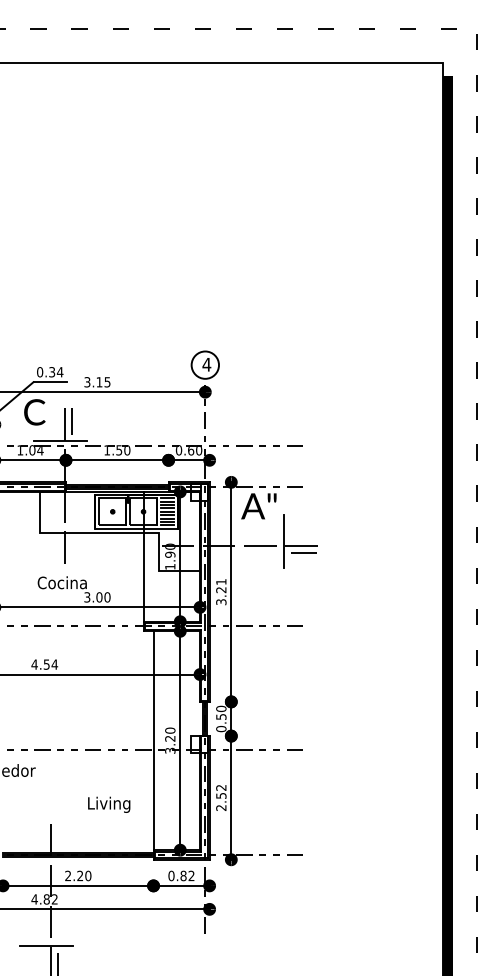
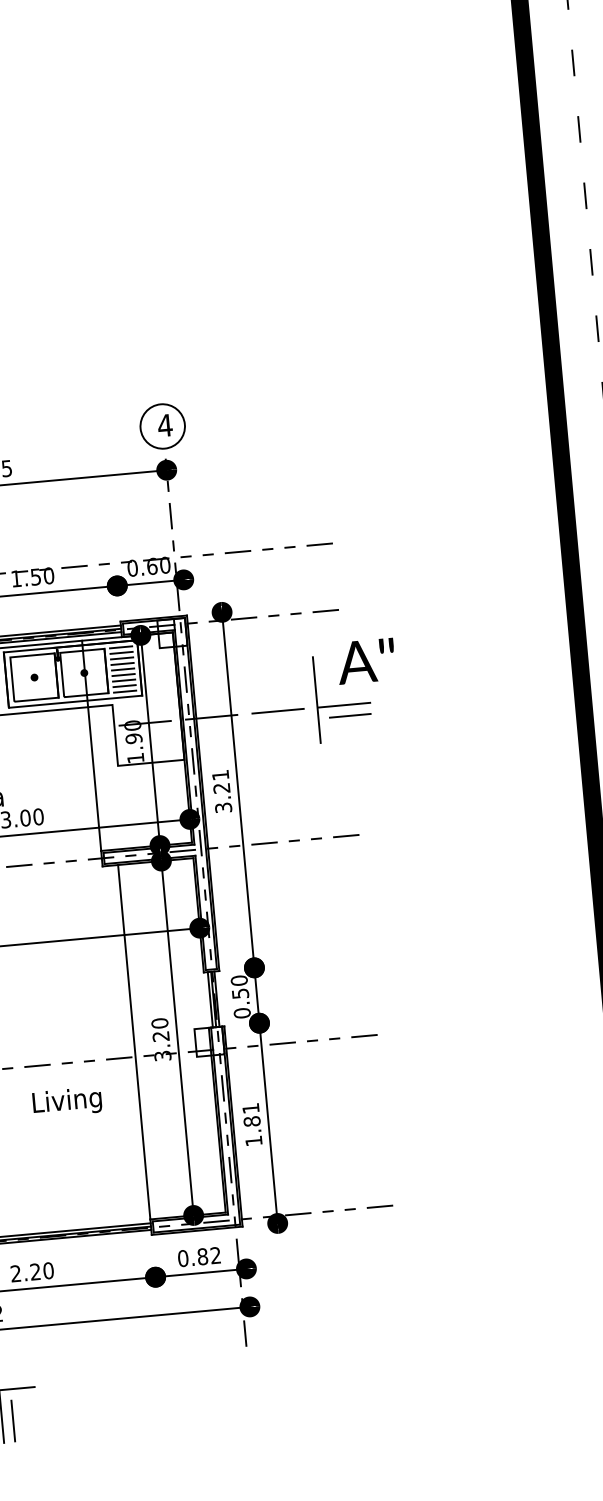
text: (258, 506) -> (365, 661), moved
text: (221, 797) -> (252, 1124), 2.52 -> 1.81
text: (109, 804) -> (67, 1101), moved

